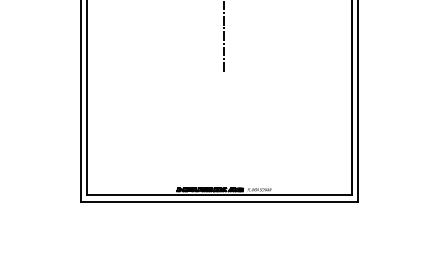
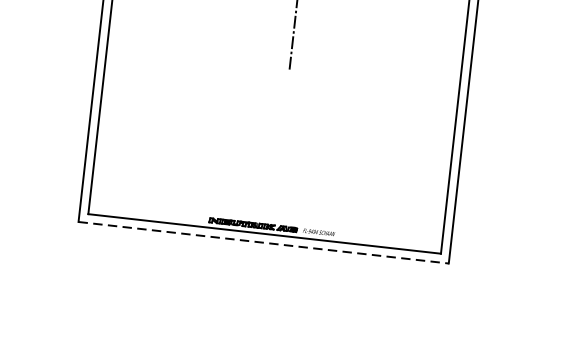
line: (219, 202) -> (263, 243), solid -> dashed

